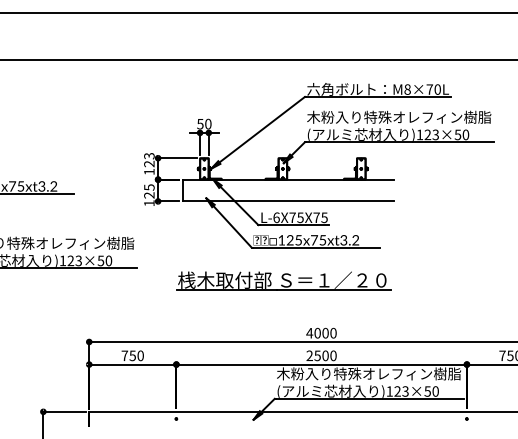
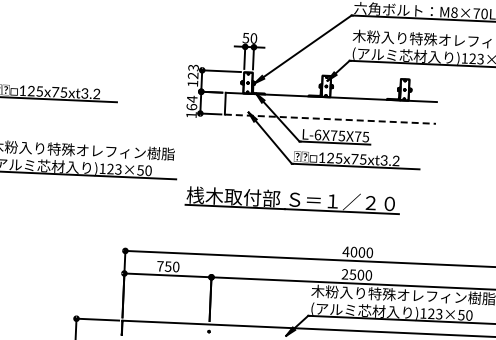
text: (149, 191) -> (192, 103), 125 -> 164
line: (288, 201) -> (330, 119), solid -> dashed
part: (283, 280) -> (292, 199), moved

